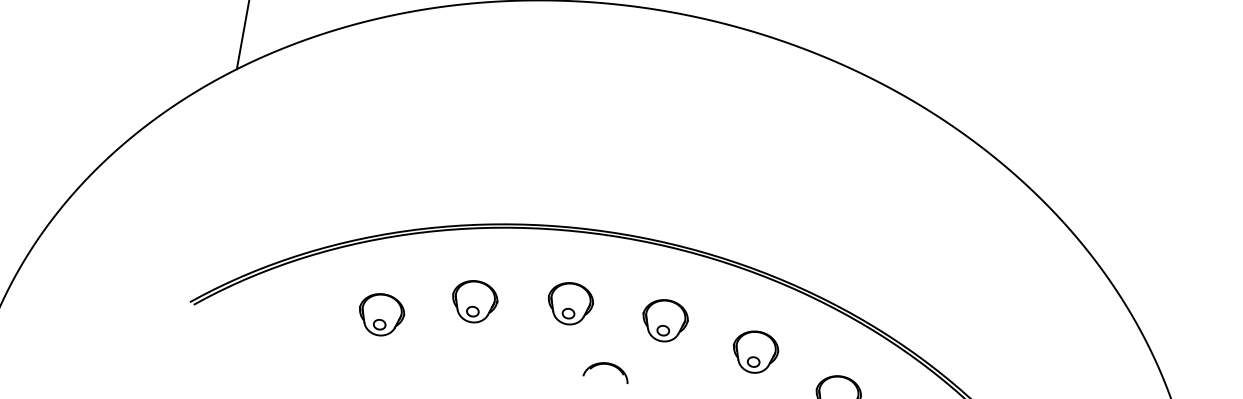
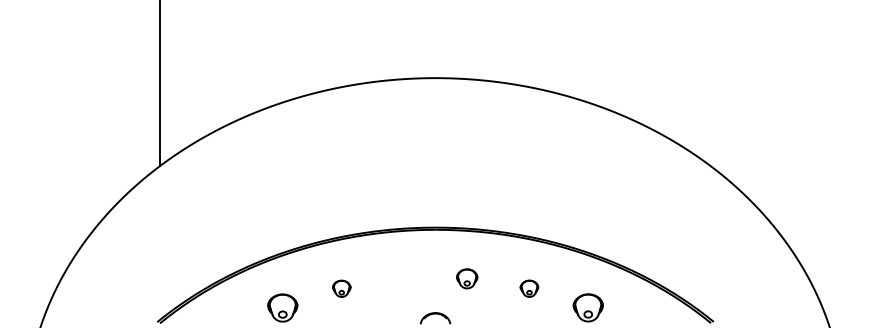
part: (474, 301) -> (341, 288), size x0.6
part: (569, 303) -> (403, 278), removed
part: (664, 320) -> (466, 278), size x0.7
part: (755, 352) -> (529, 288), size x0.6

